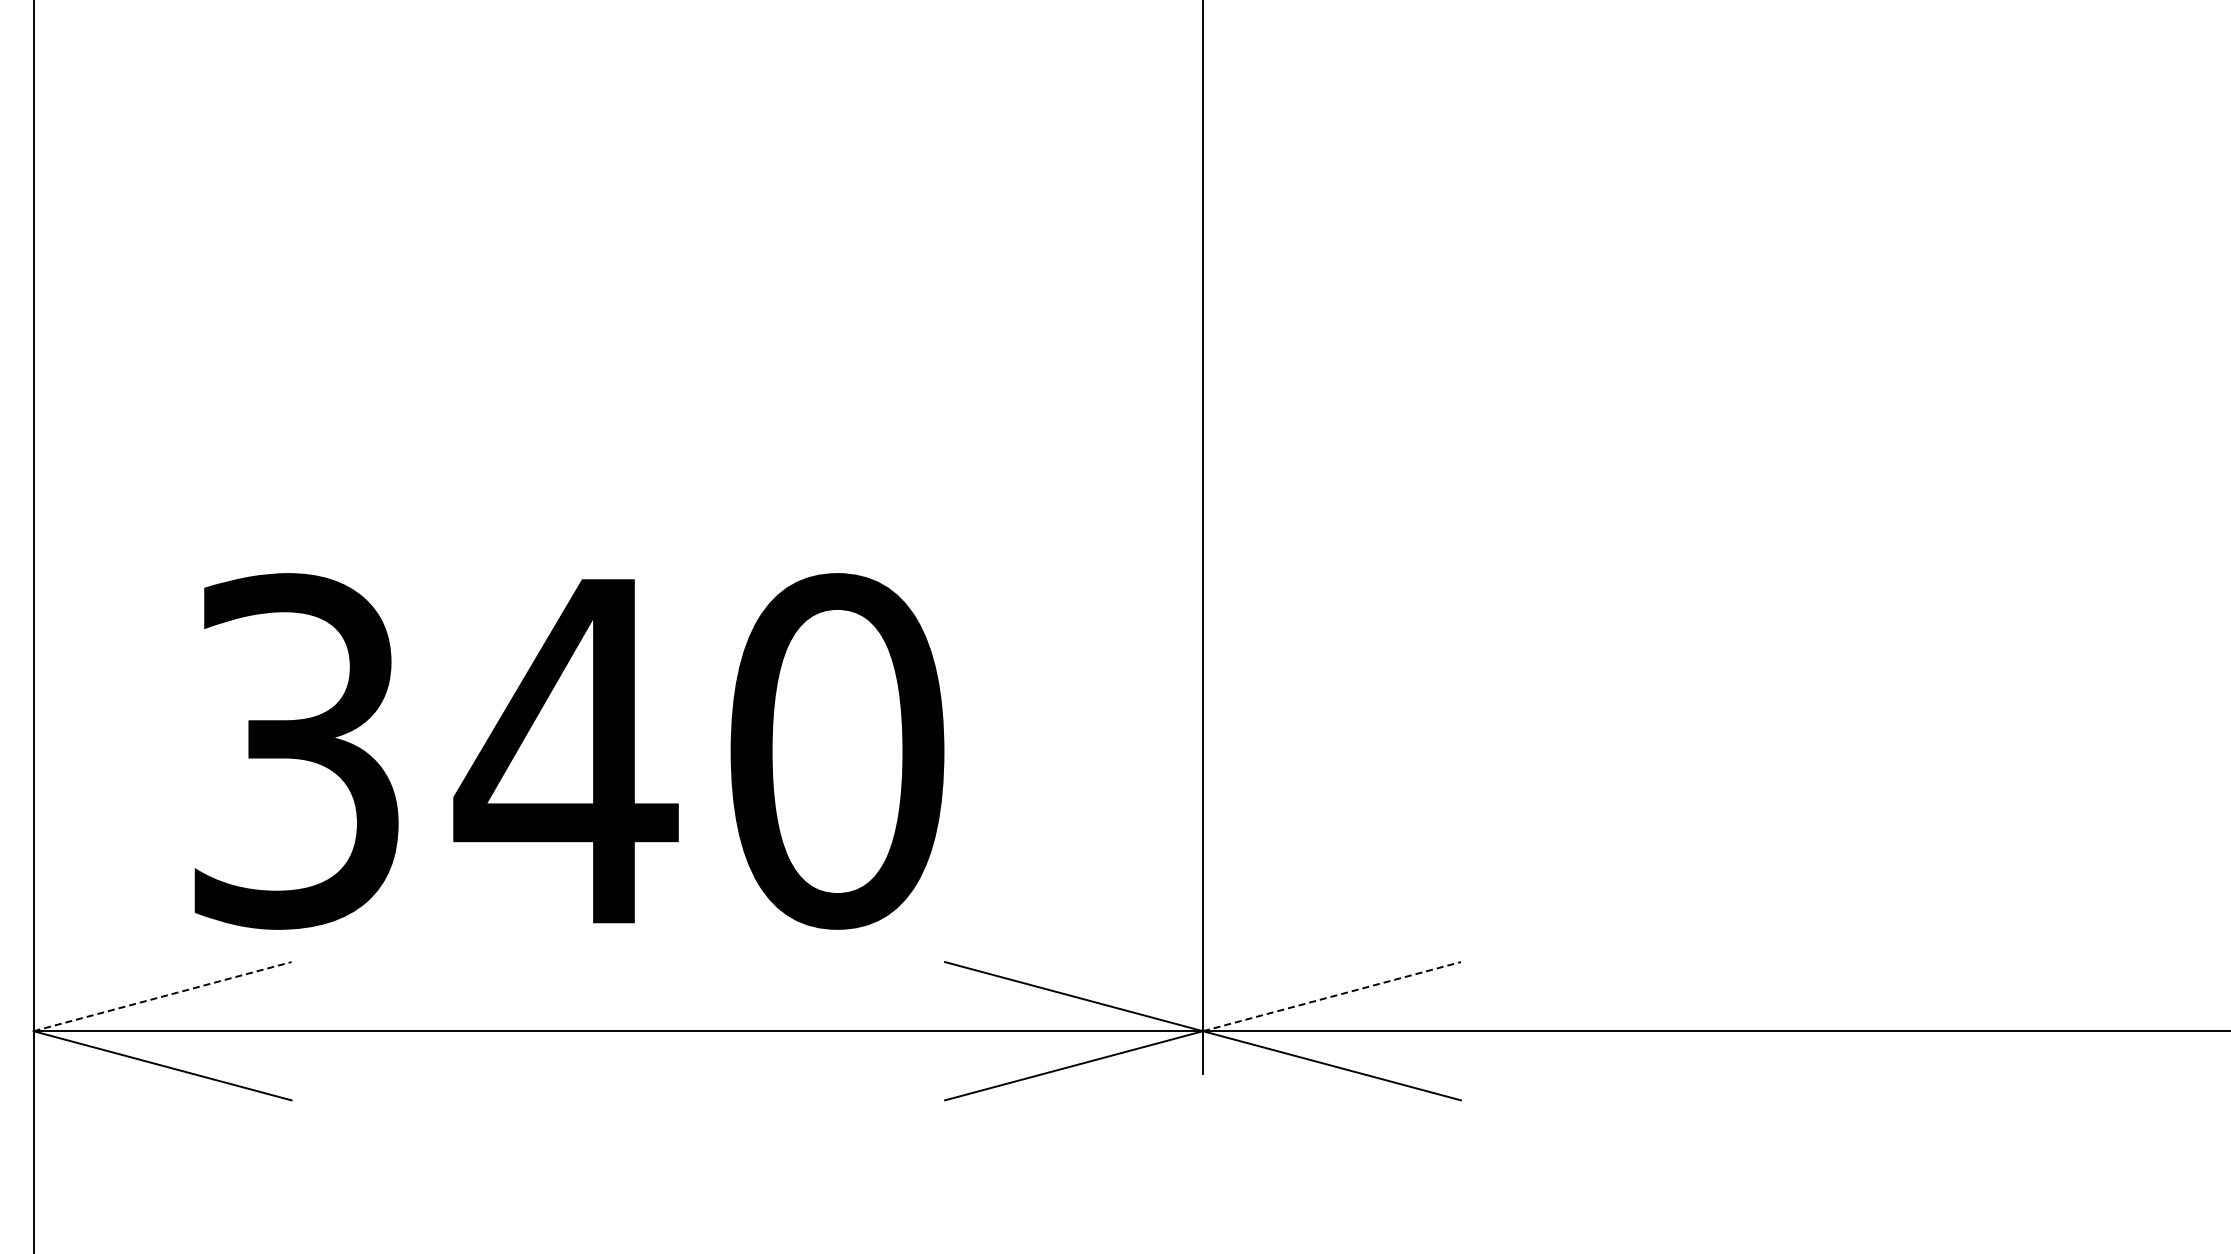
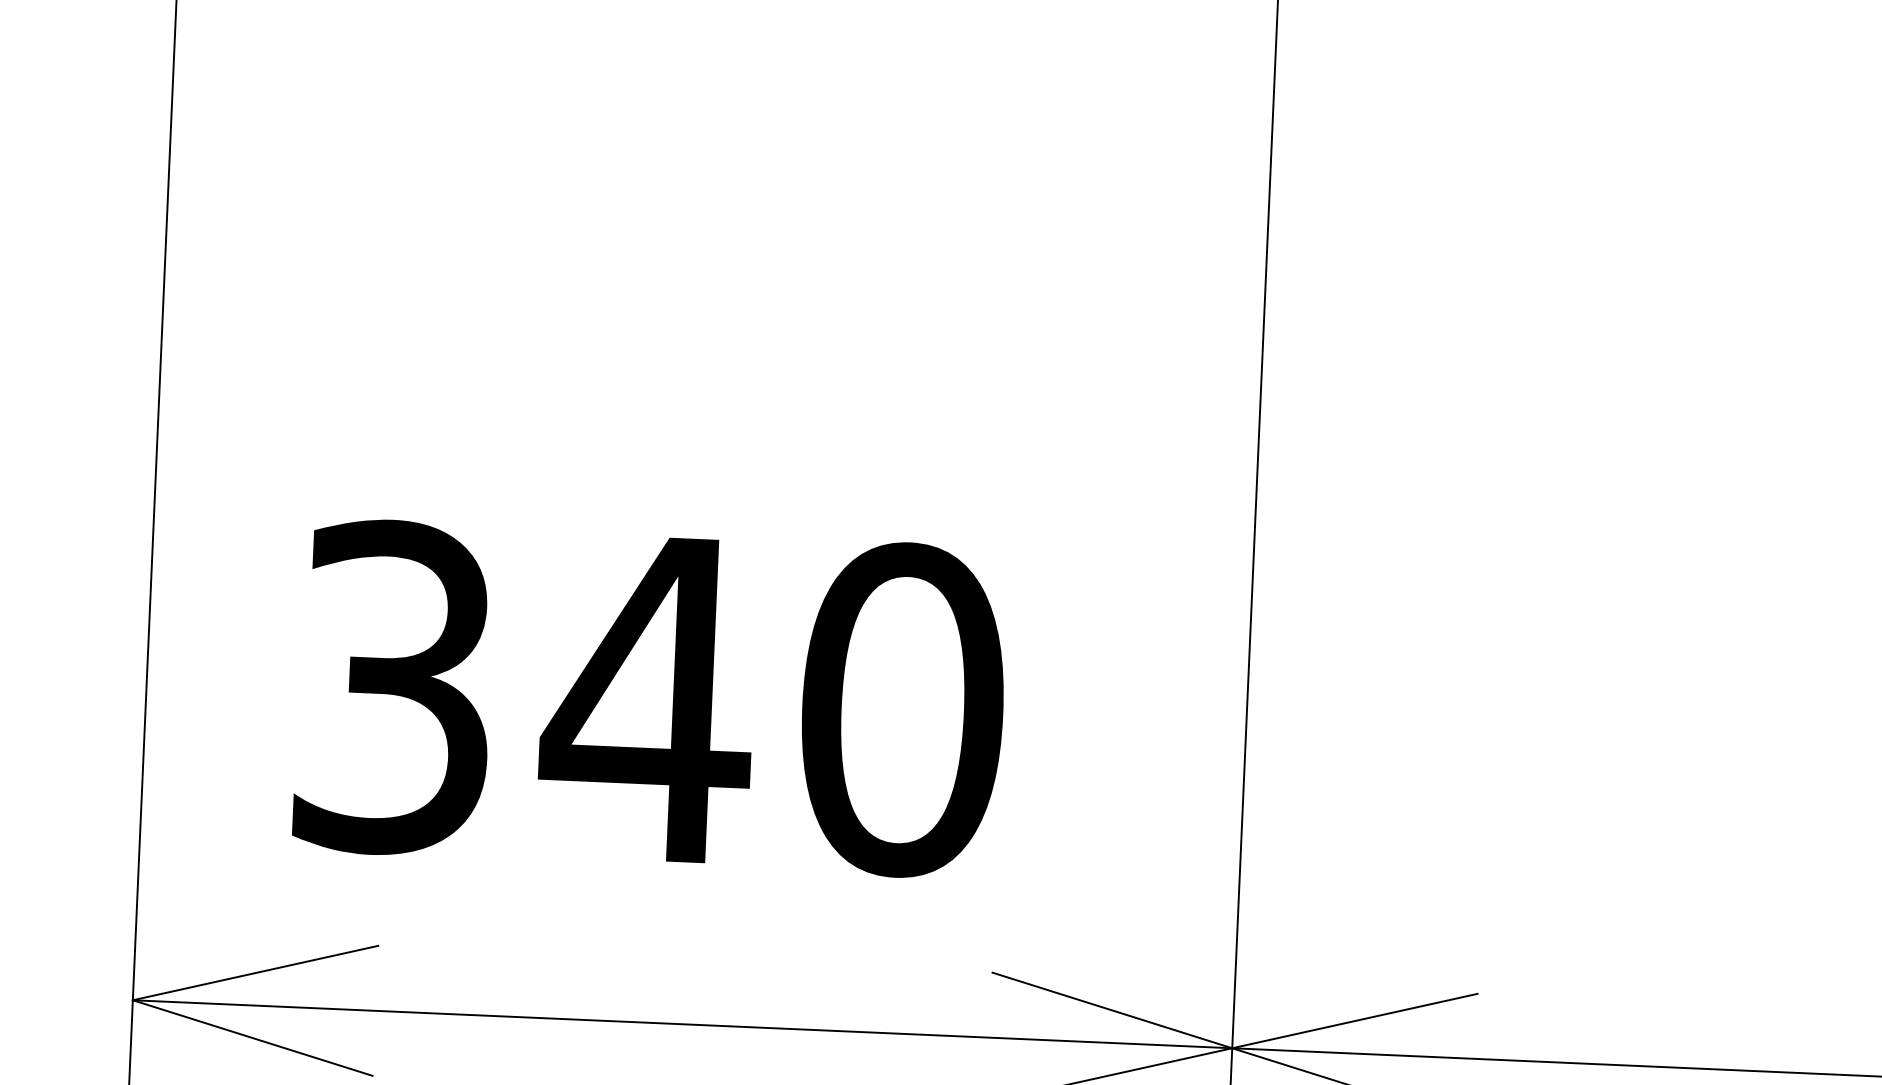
text: (569, 751) -> (650, 699), moved
line: (162, 996) -> (255, 972), dashed -> solid
line: (1331, 996) -> (1354, 1020), dashed -> solid

